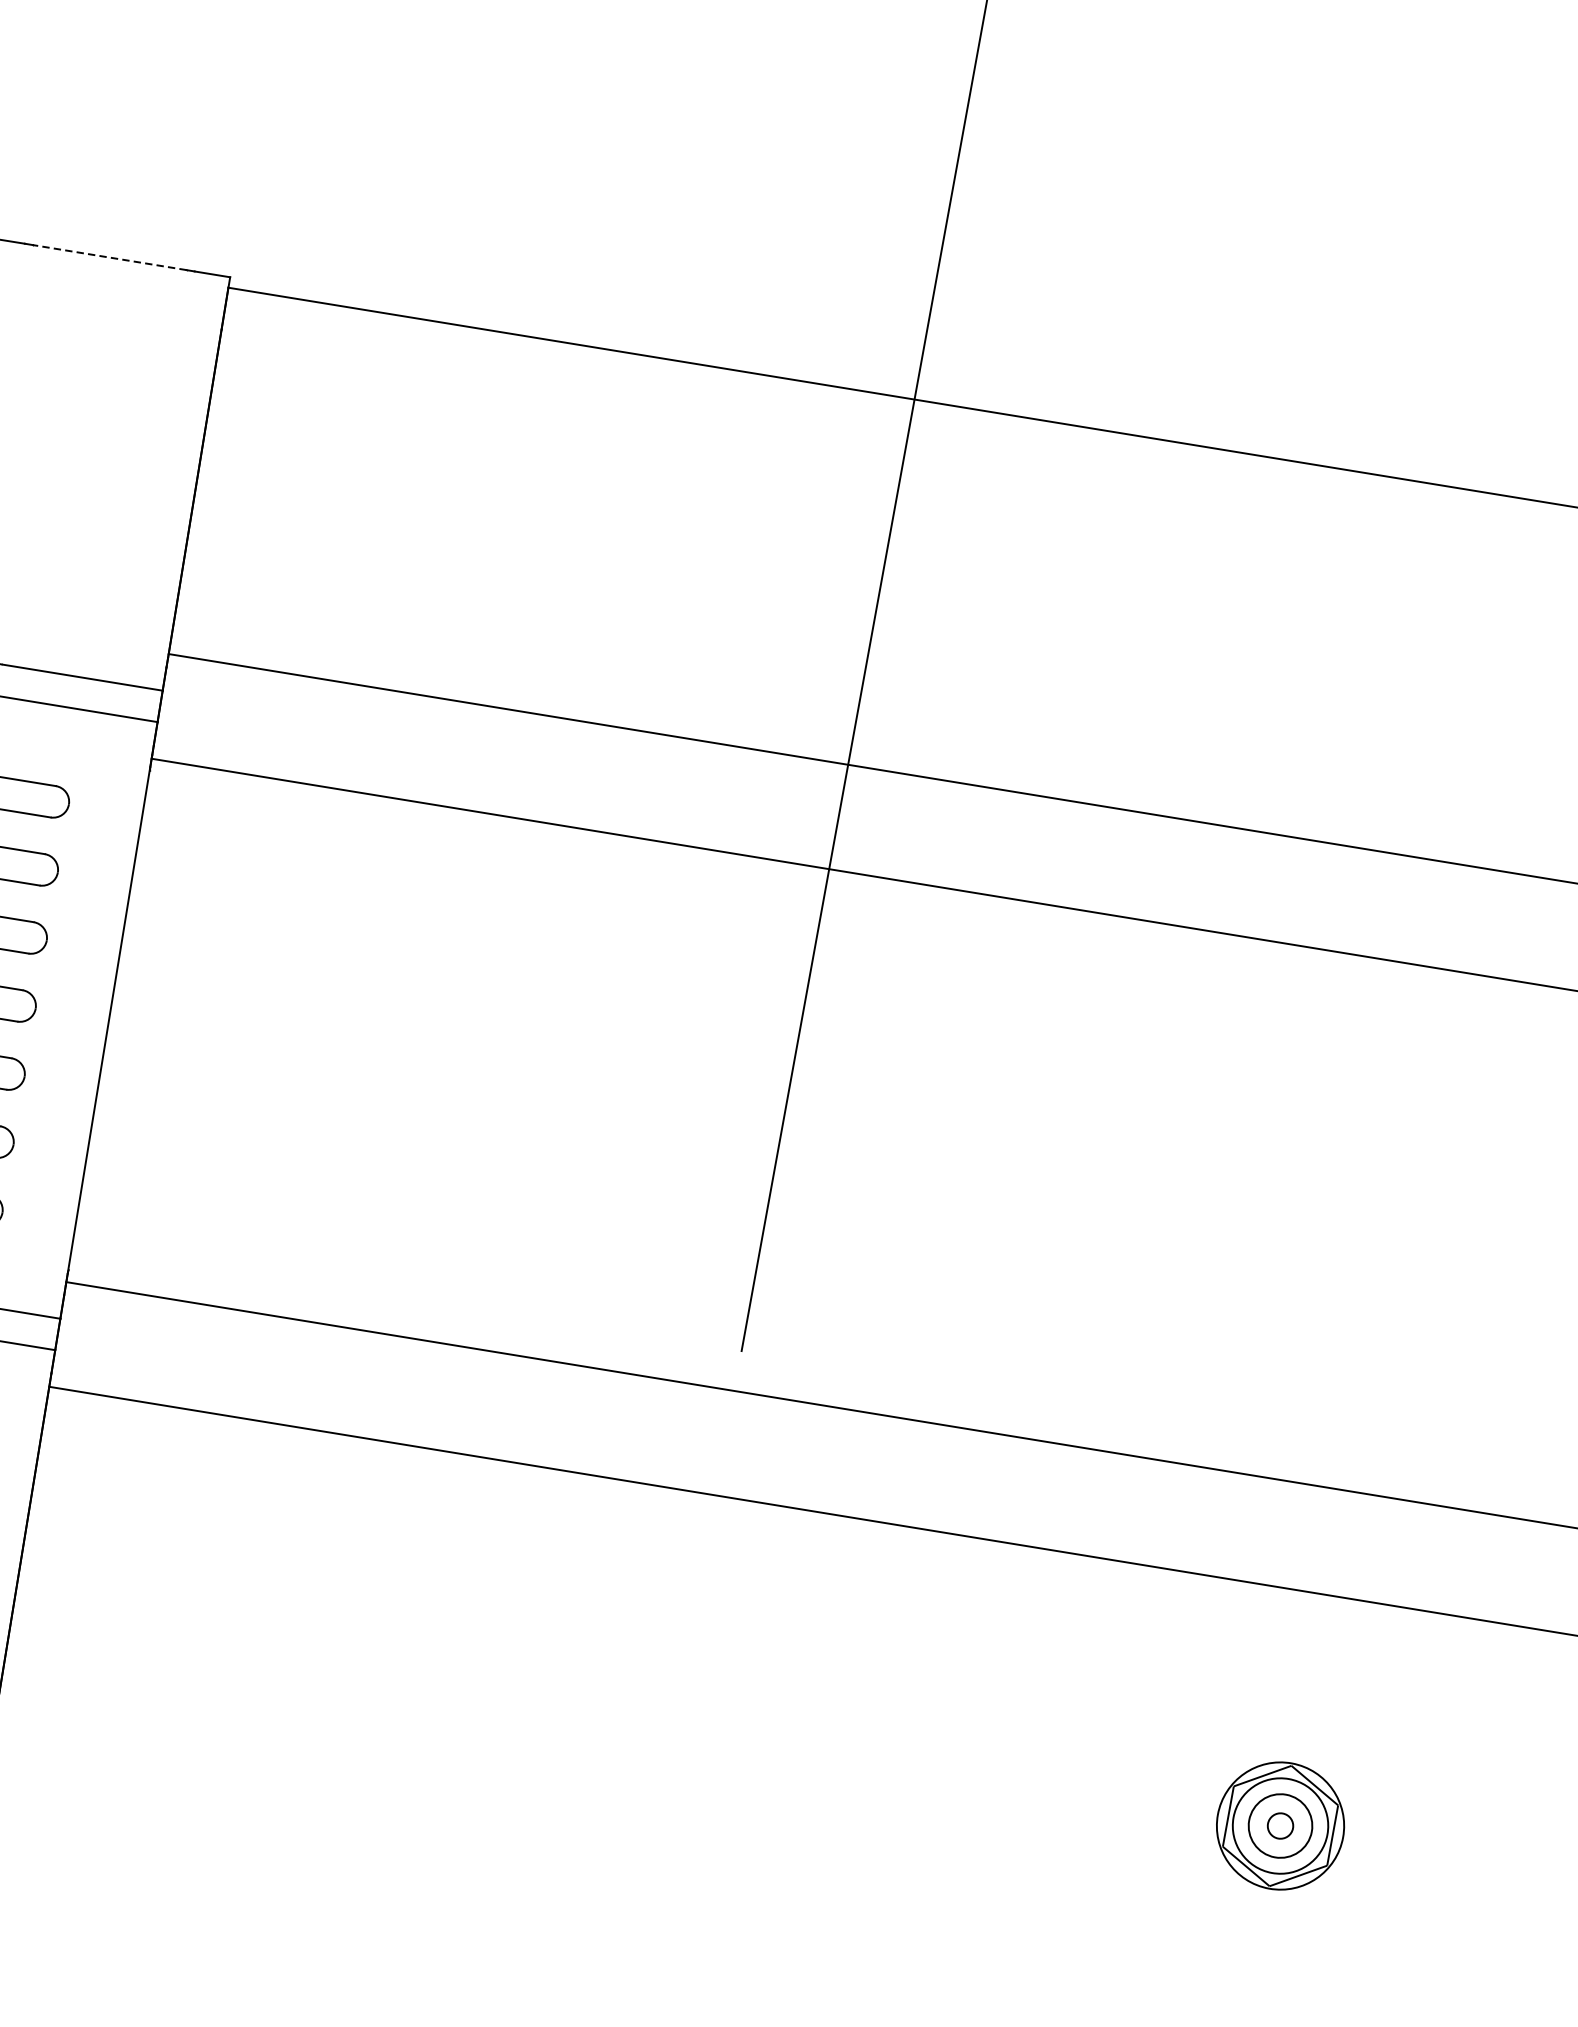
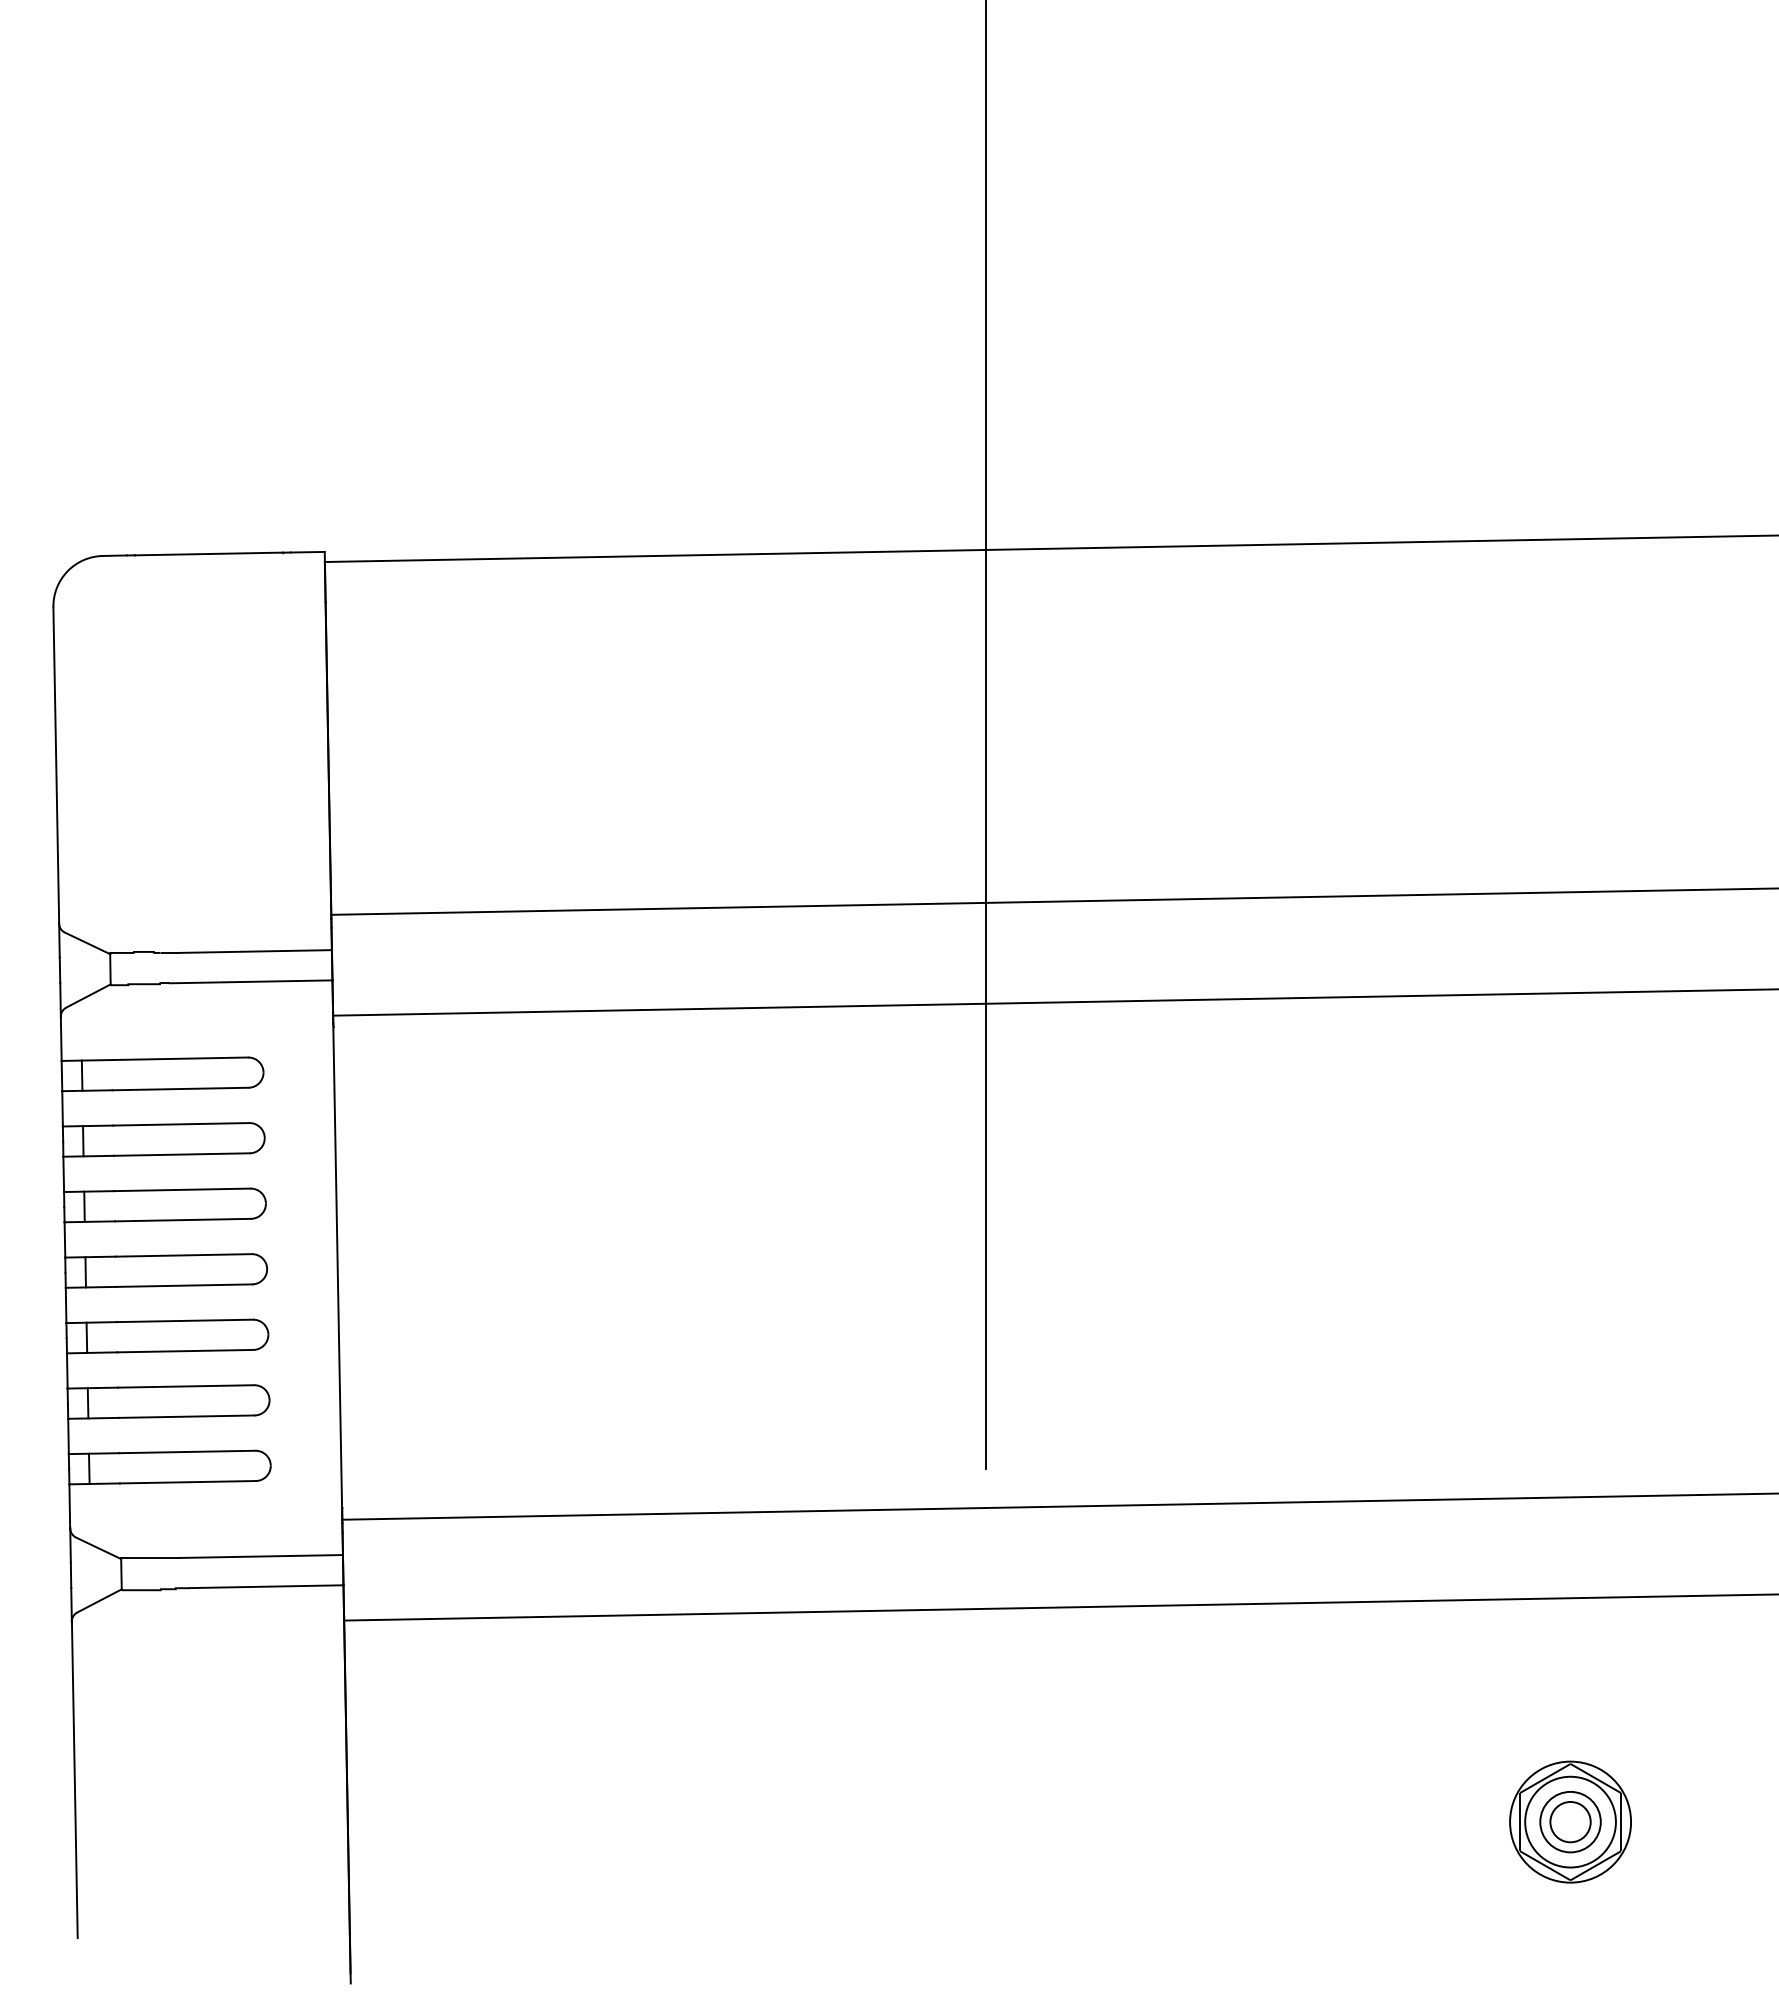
line: (109, 258) -> (208, 554), dashed -> solid
circle: (1280, 1825) -> (1570, 1821), size x1.67

